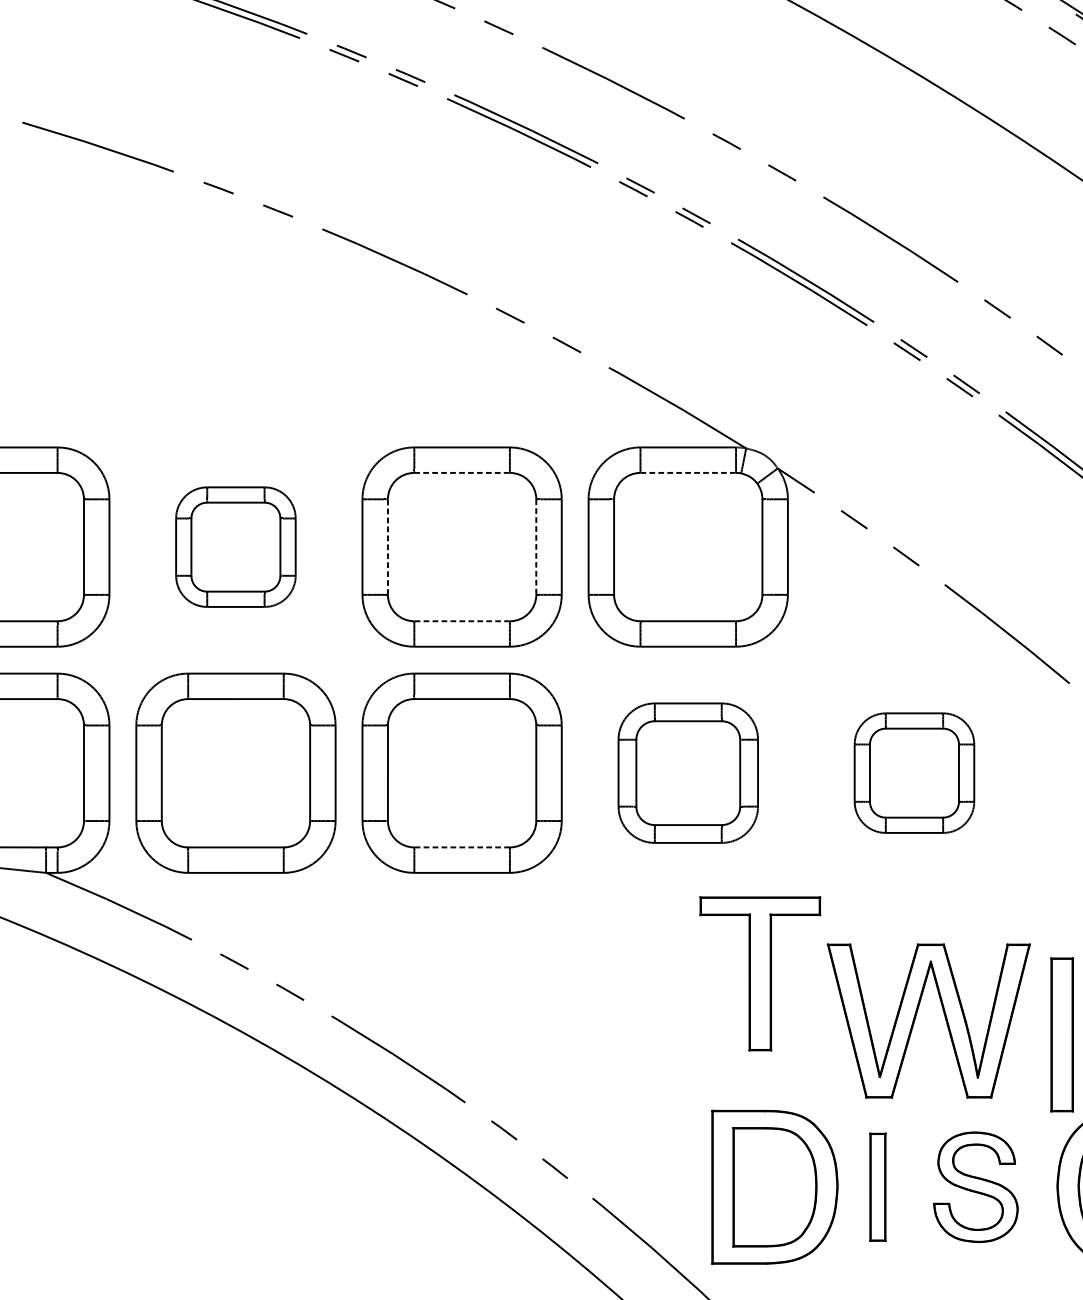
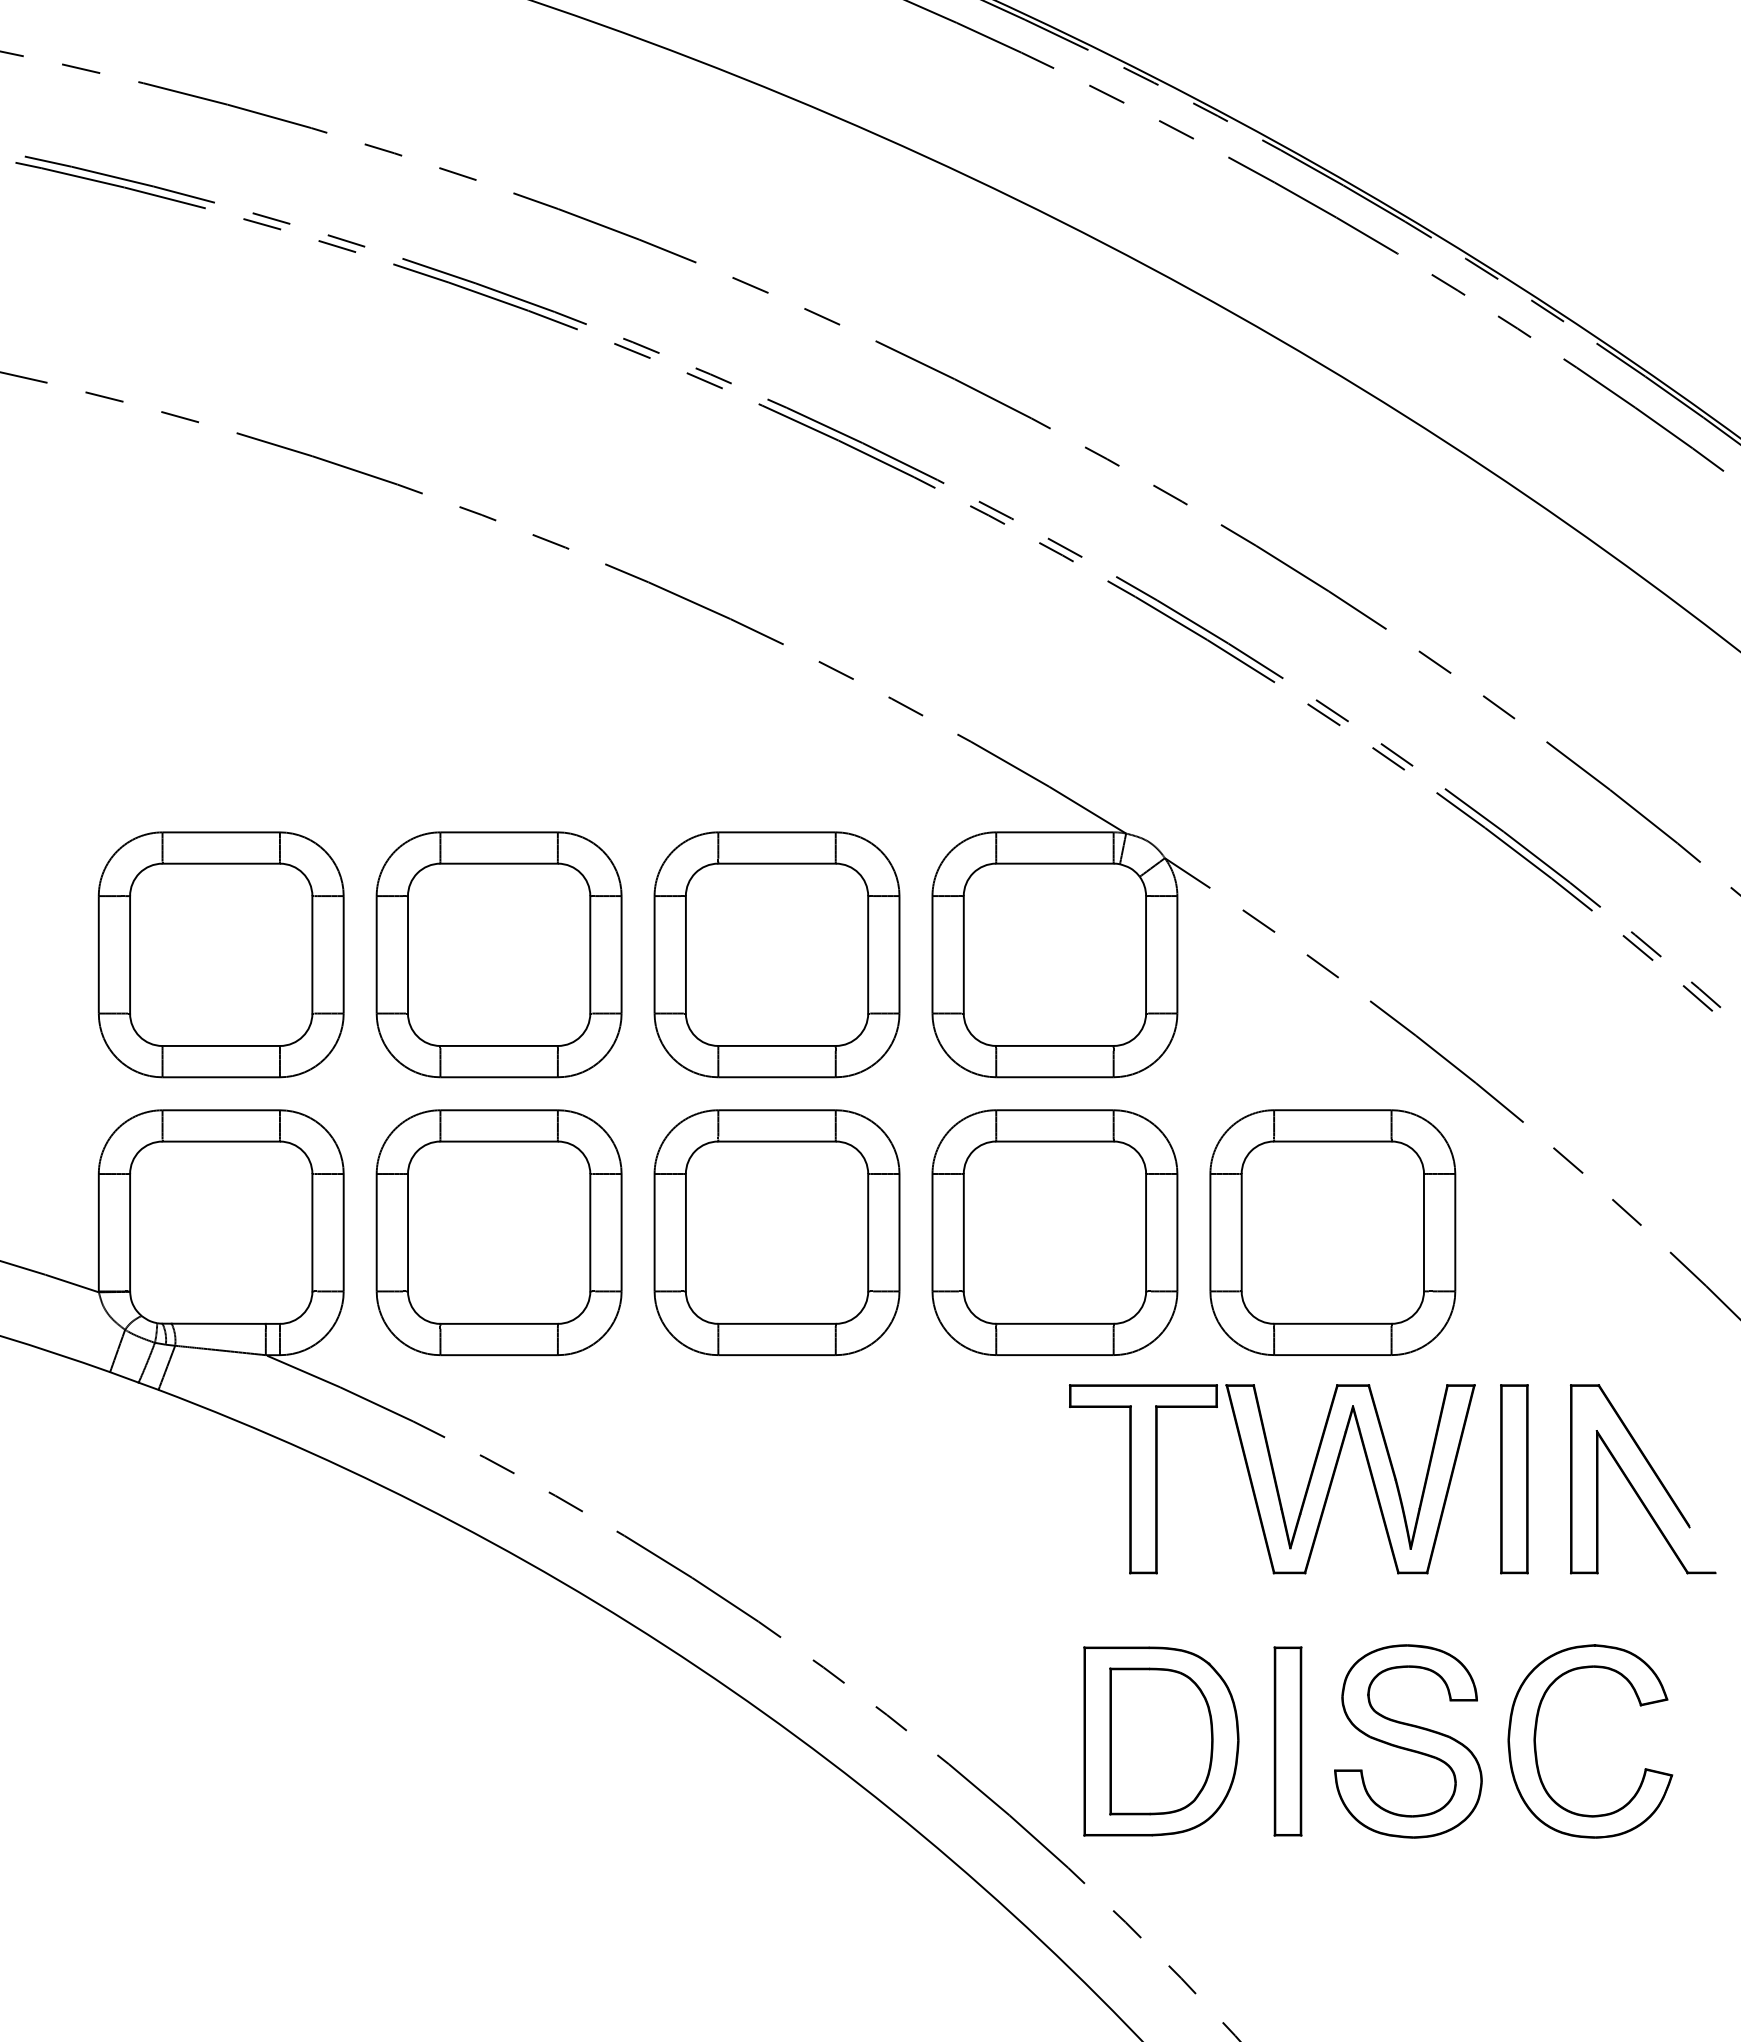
line: (462, 472) -> (777, 863), dashed -> solid
line: (687, 472) -> (1054, 863), dashed -> solid
part: (235, 546) -> (498, 954), size x1.67
line: (387, 546) -> (685, 954), dashed -> solid
line: (536, 546) -> (868, 954), dashed -> solid
line: (462, 620) -> (777, 1045), dashed -> solid
part: (687, 773) -> (1054, 1232), size x1.43
part: (914, 773) -> (1332, 1232), size x1.67
line: (462, 847) -> (777, 1323), dashed -> solid
part: (915, 1018) -> (1334, 1476), moved
part: (1062, 1035) -> (1514, 1479), moved
part: (877, 1187) -> (1287, 1741), size x1.43
part: (975, 1187) -> (1408, 1741), size x1.43

